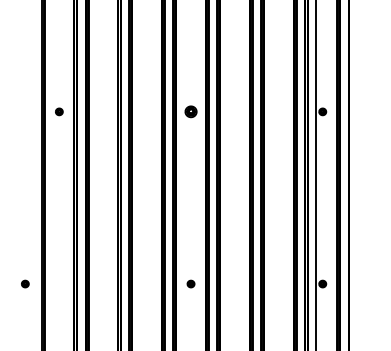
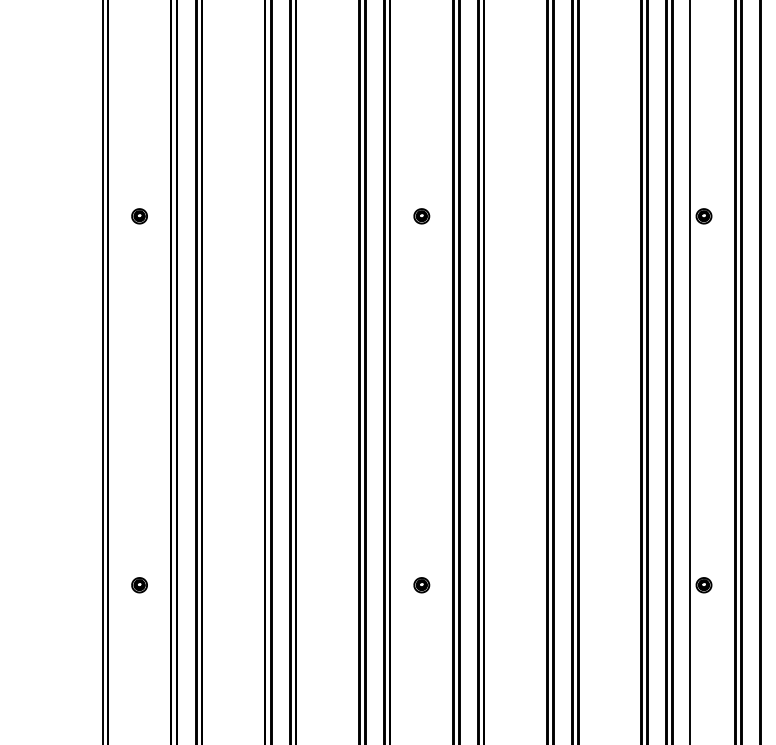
part: (190, 111) -> (420, 215), size x0.62
part: (25, 283) -> (139, 584), moved

